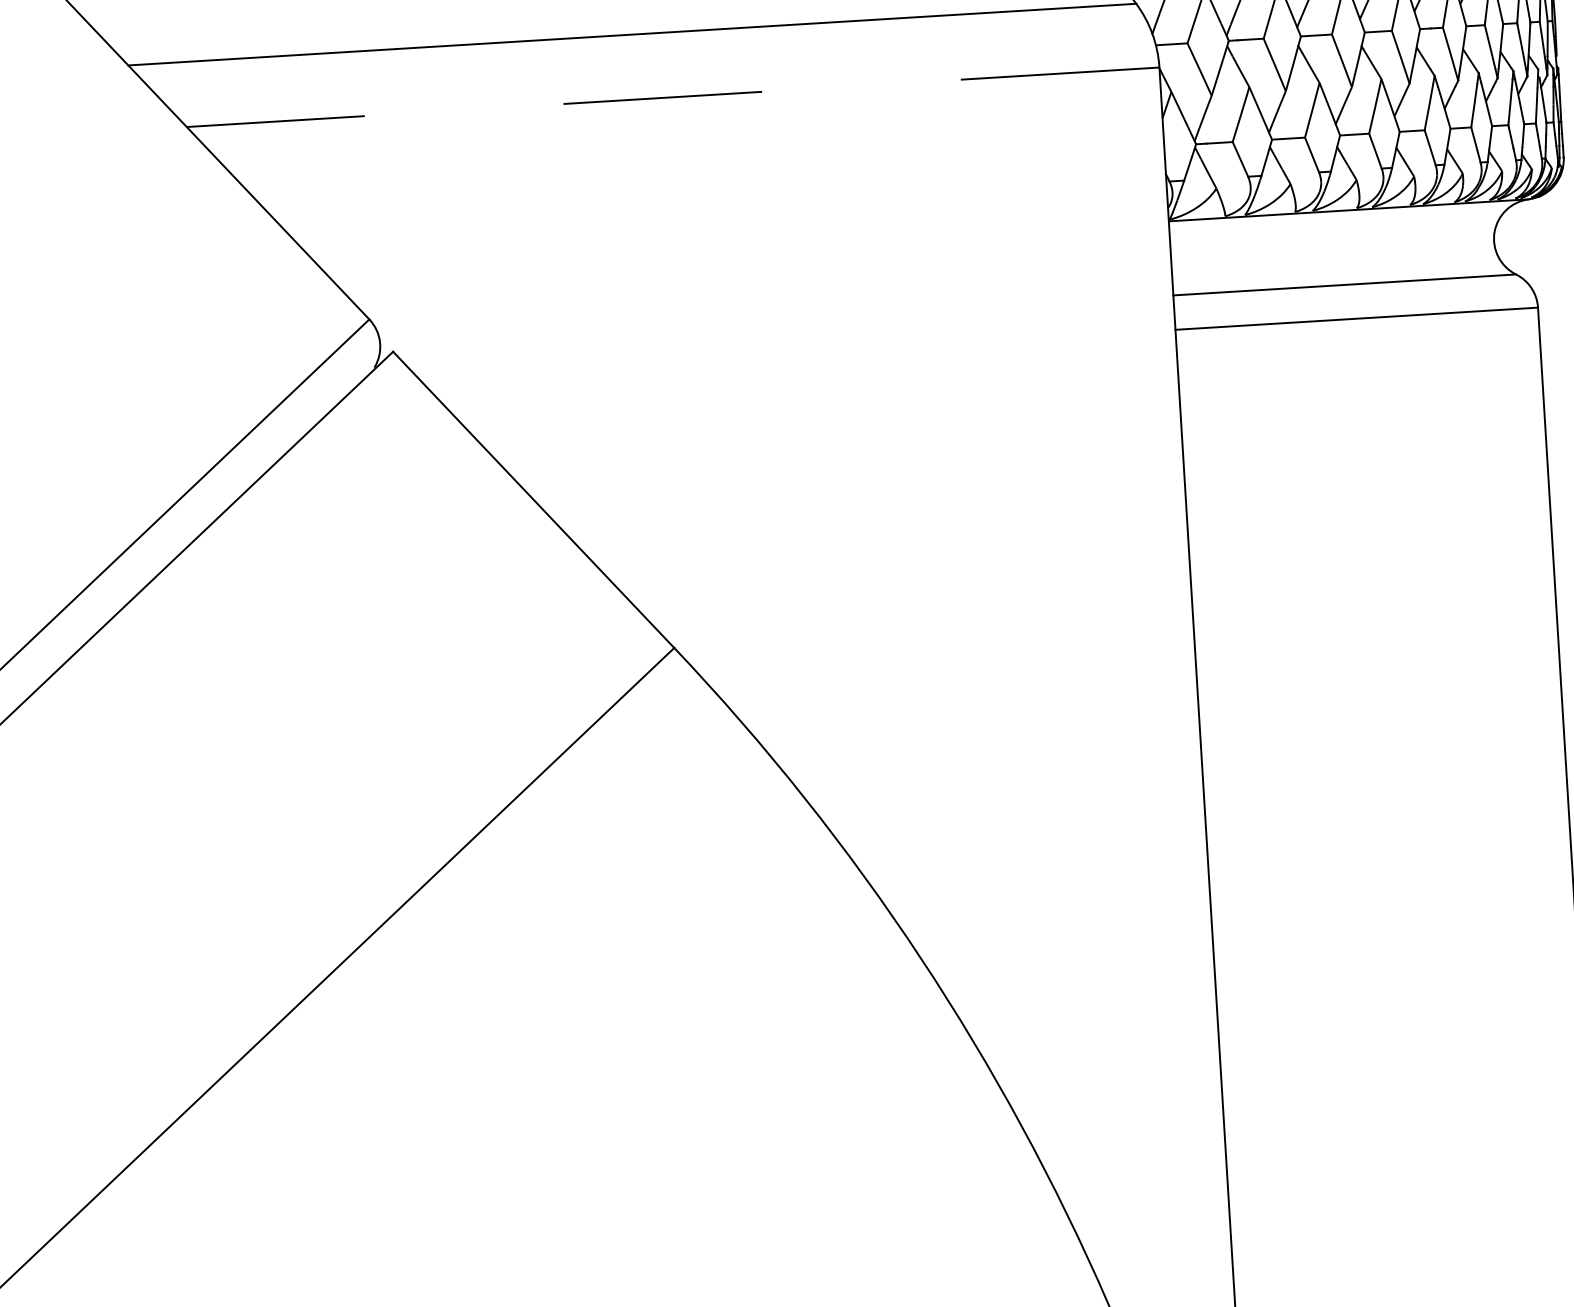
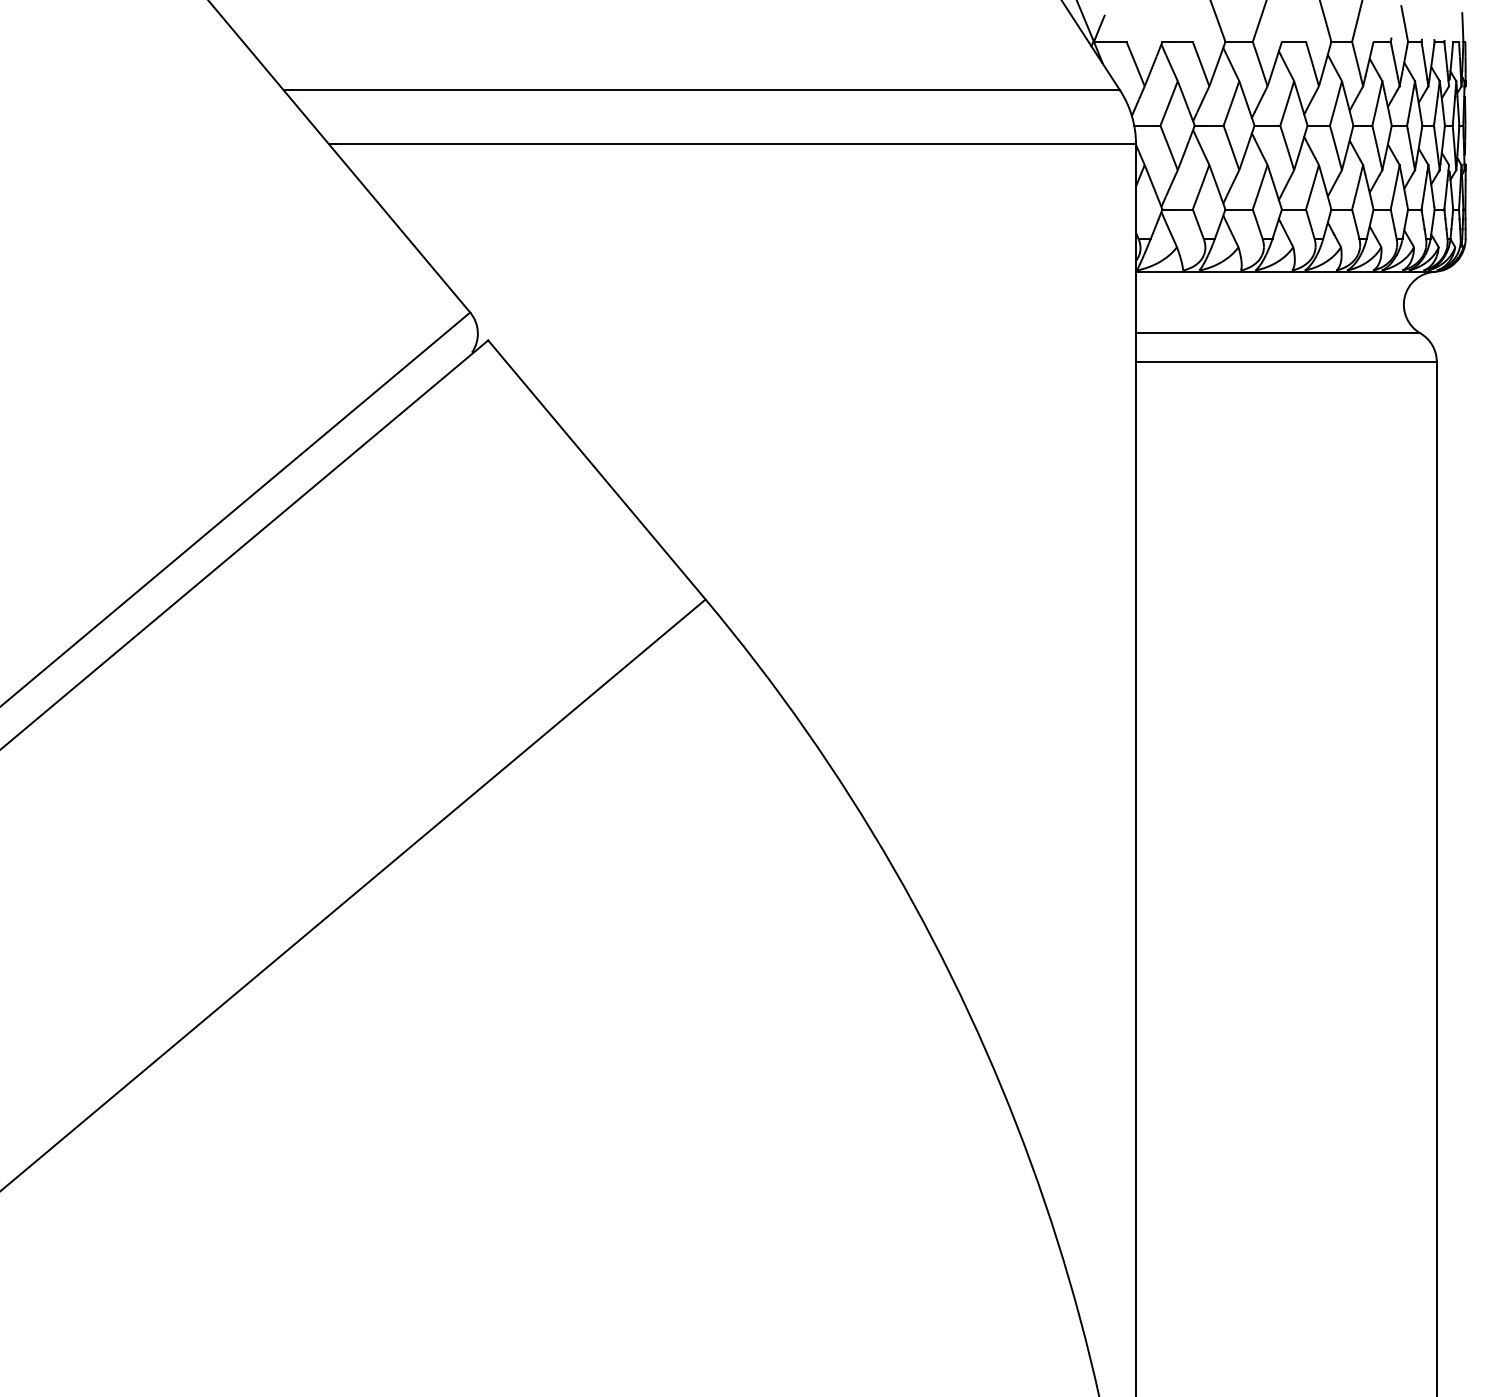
line: (673, 97) -> (732, 144), dashed -> solid

